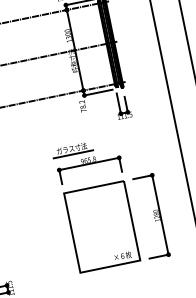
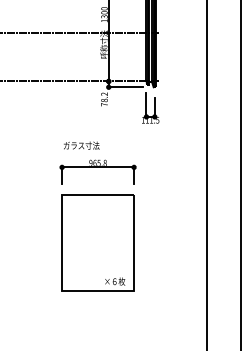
line: (72, 154) -> (81, 152), removed
part: (151, 216) -> (157, 242), removed

